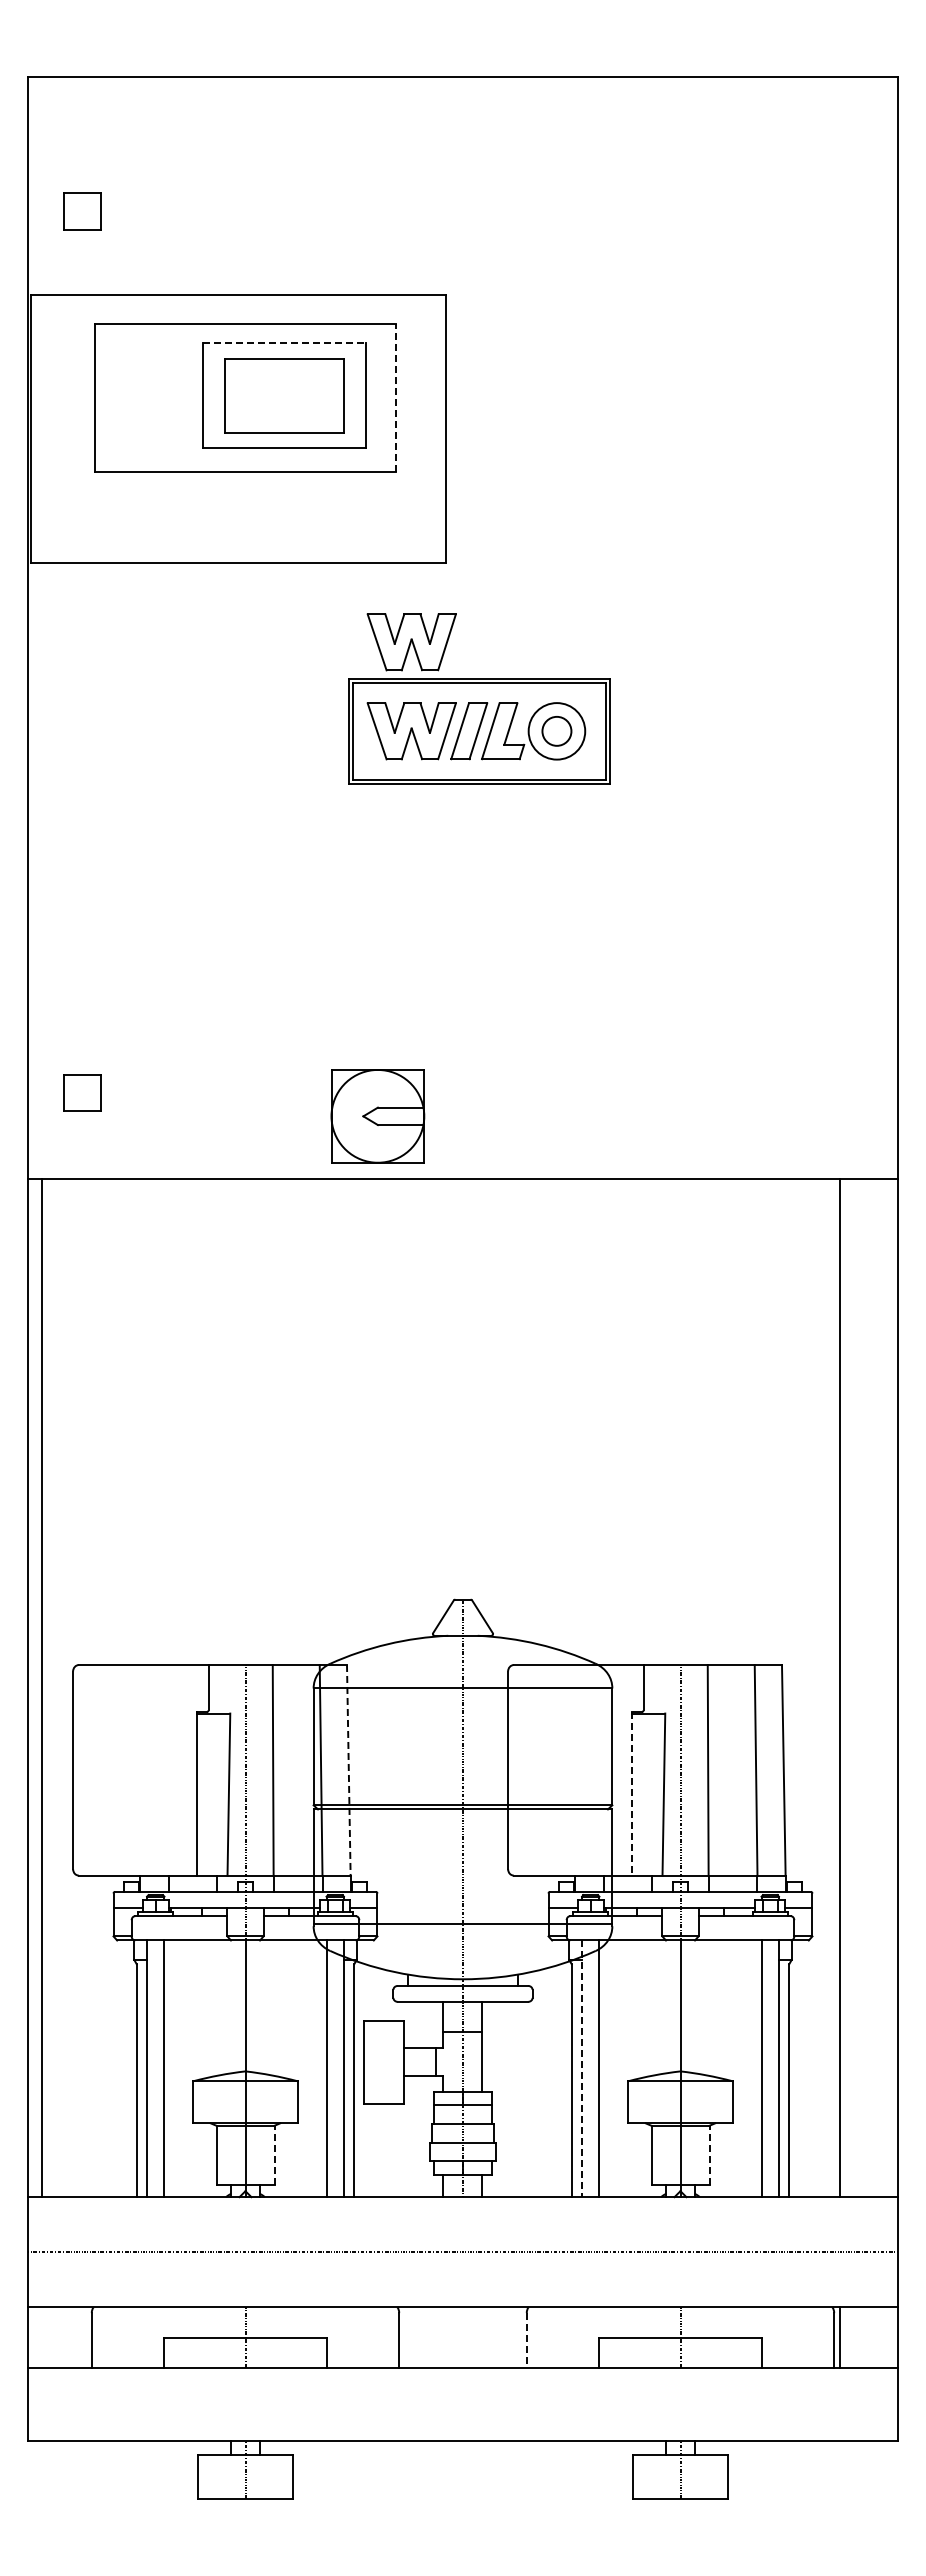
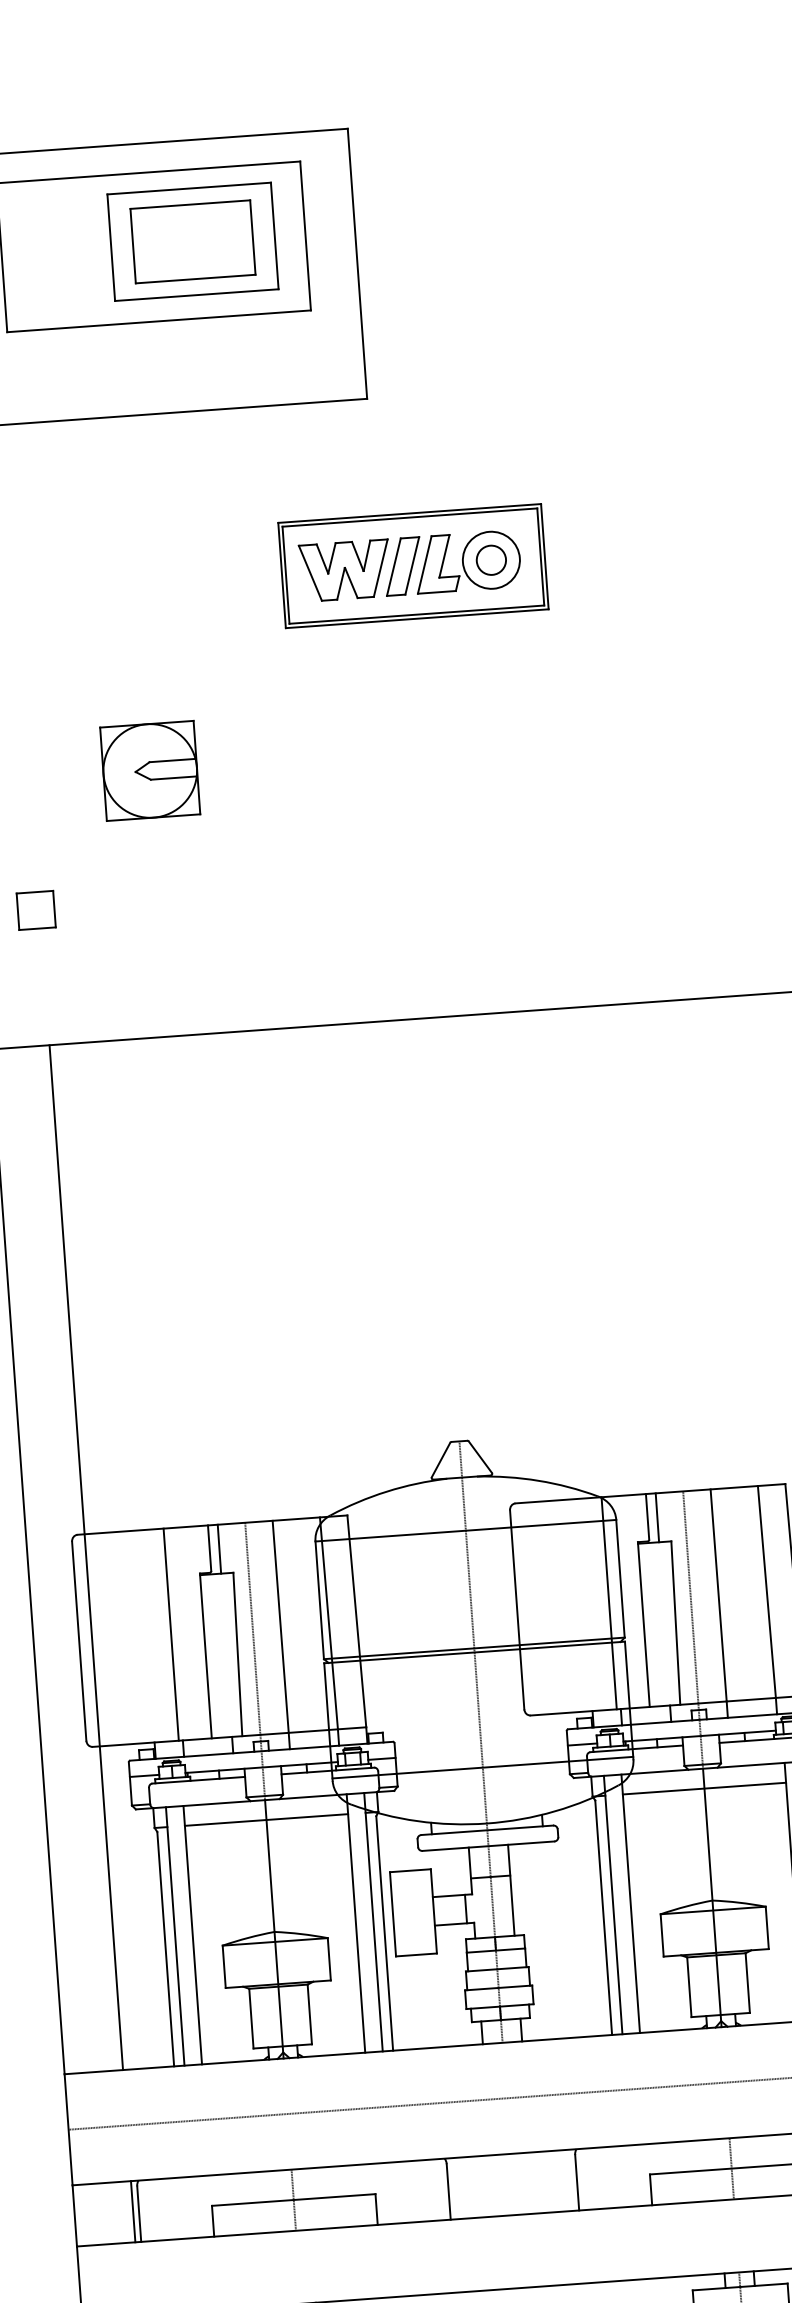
line: (285, 342) -> (190, 188), dashed -> solid
line: (396, 397) -> (305, 235), dashed -> solid
part: (411, 642) -> (338, 481), removed
part: (82, 1092) -> (36, 909), moved
part: (377, 1116) -> (149, 771), moved
line: (42, 1688) -> (86, 1557), moved
line: (218, 1688) -> (219, 1548), added
line: (653, 1688) -> (657, 1517), added
line: (164, 1769) -> (171, 1633), added
line: (599, 1769) -> (609, 1602), added
line: (348, 1770) -> (356, 1621), dashed -> solid
line: (632, 1793) -> (644, 1624), dashed -> solid
line: (245, 1960) -> (266, 1820), added
line: (680, 1960) -> (704, 1788), added
line: (582, 2069) -> (613, 1905), dashed -> solid
line: (274, 2155) -> (309, 2014), dashed -> solid
line: (709, 2155) -> (747, 1983), dashed -> solid
line: (86, 2337) -> (133, 2211), added
line: (526, 2340) -> (576, 2182), dashed -> solid

